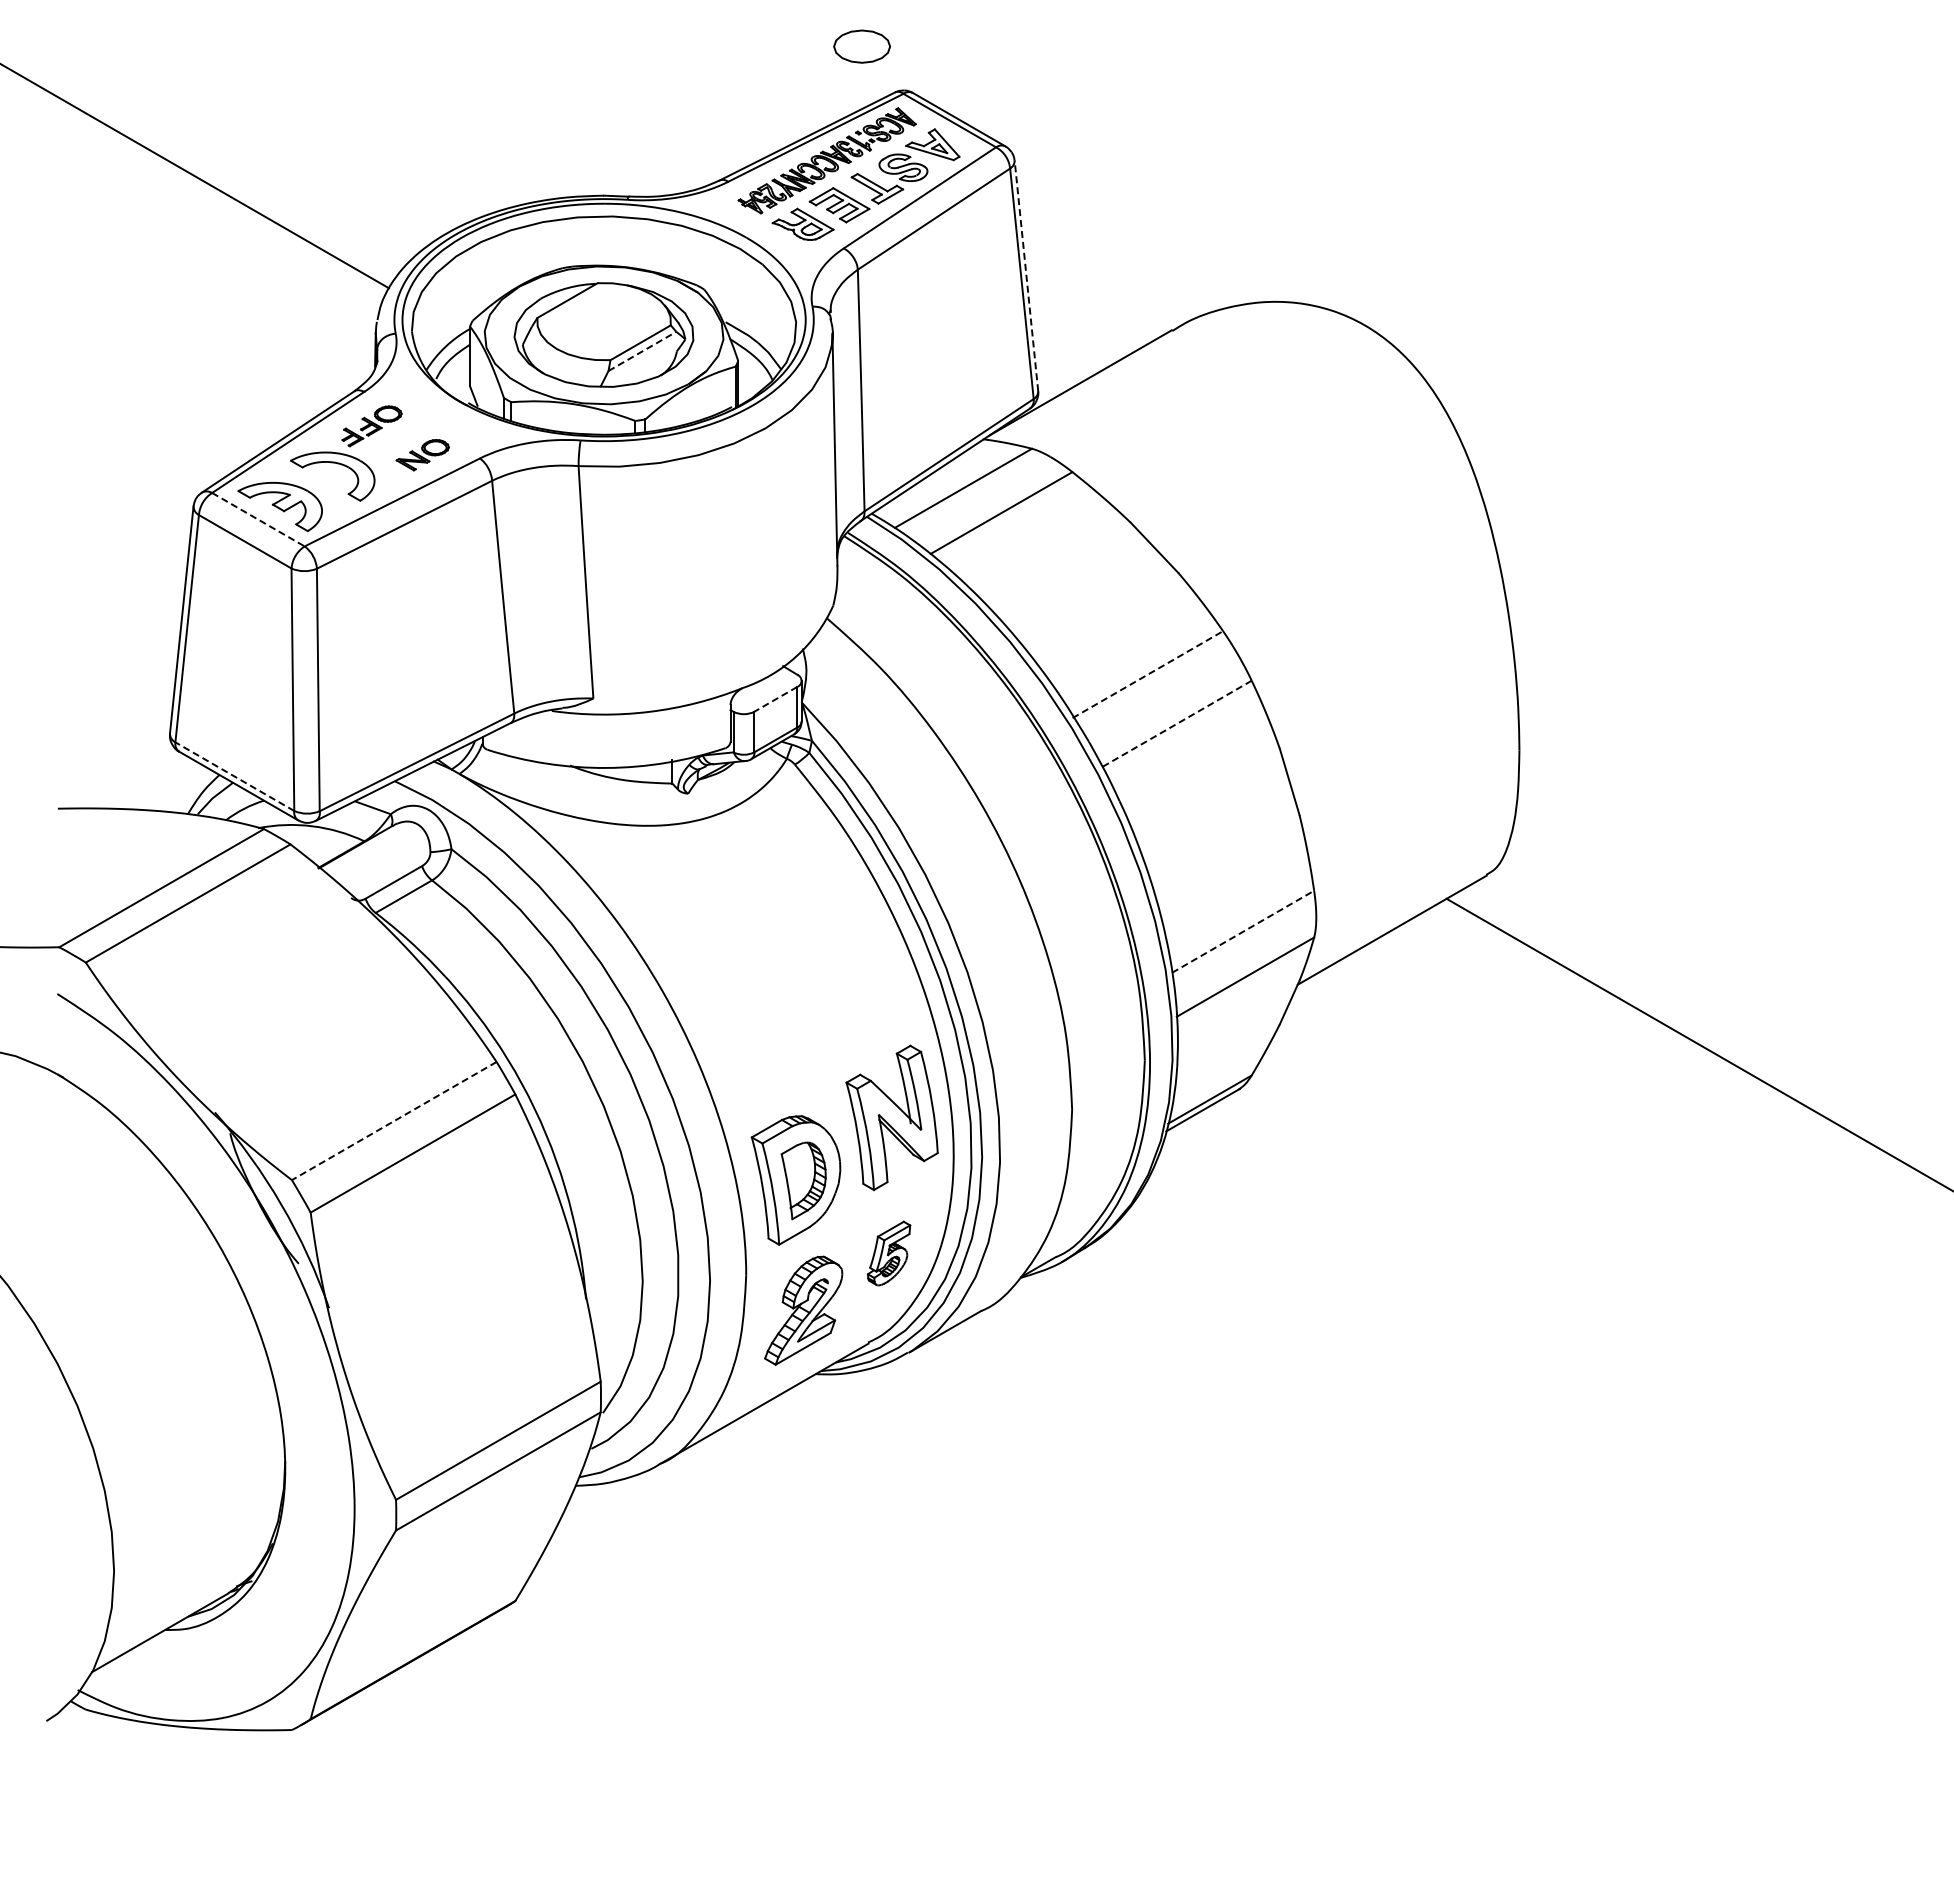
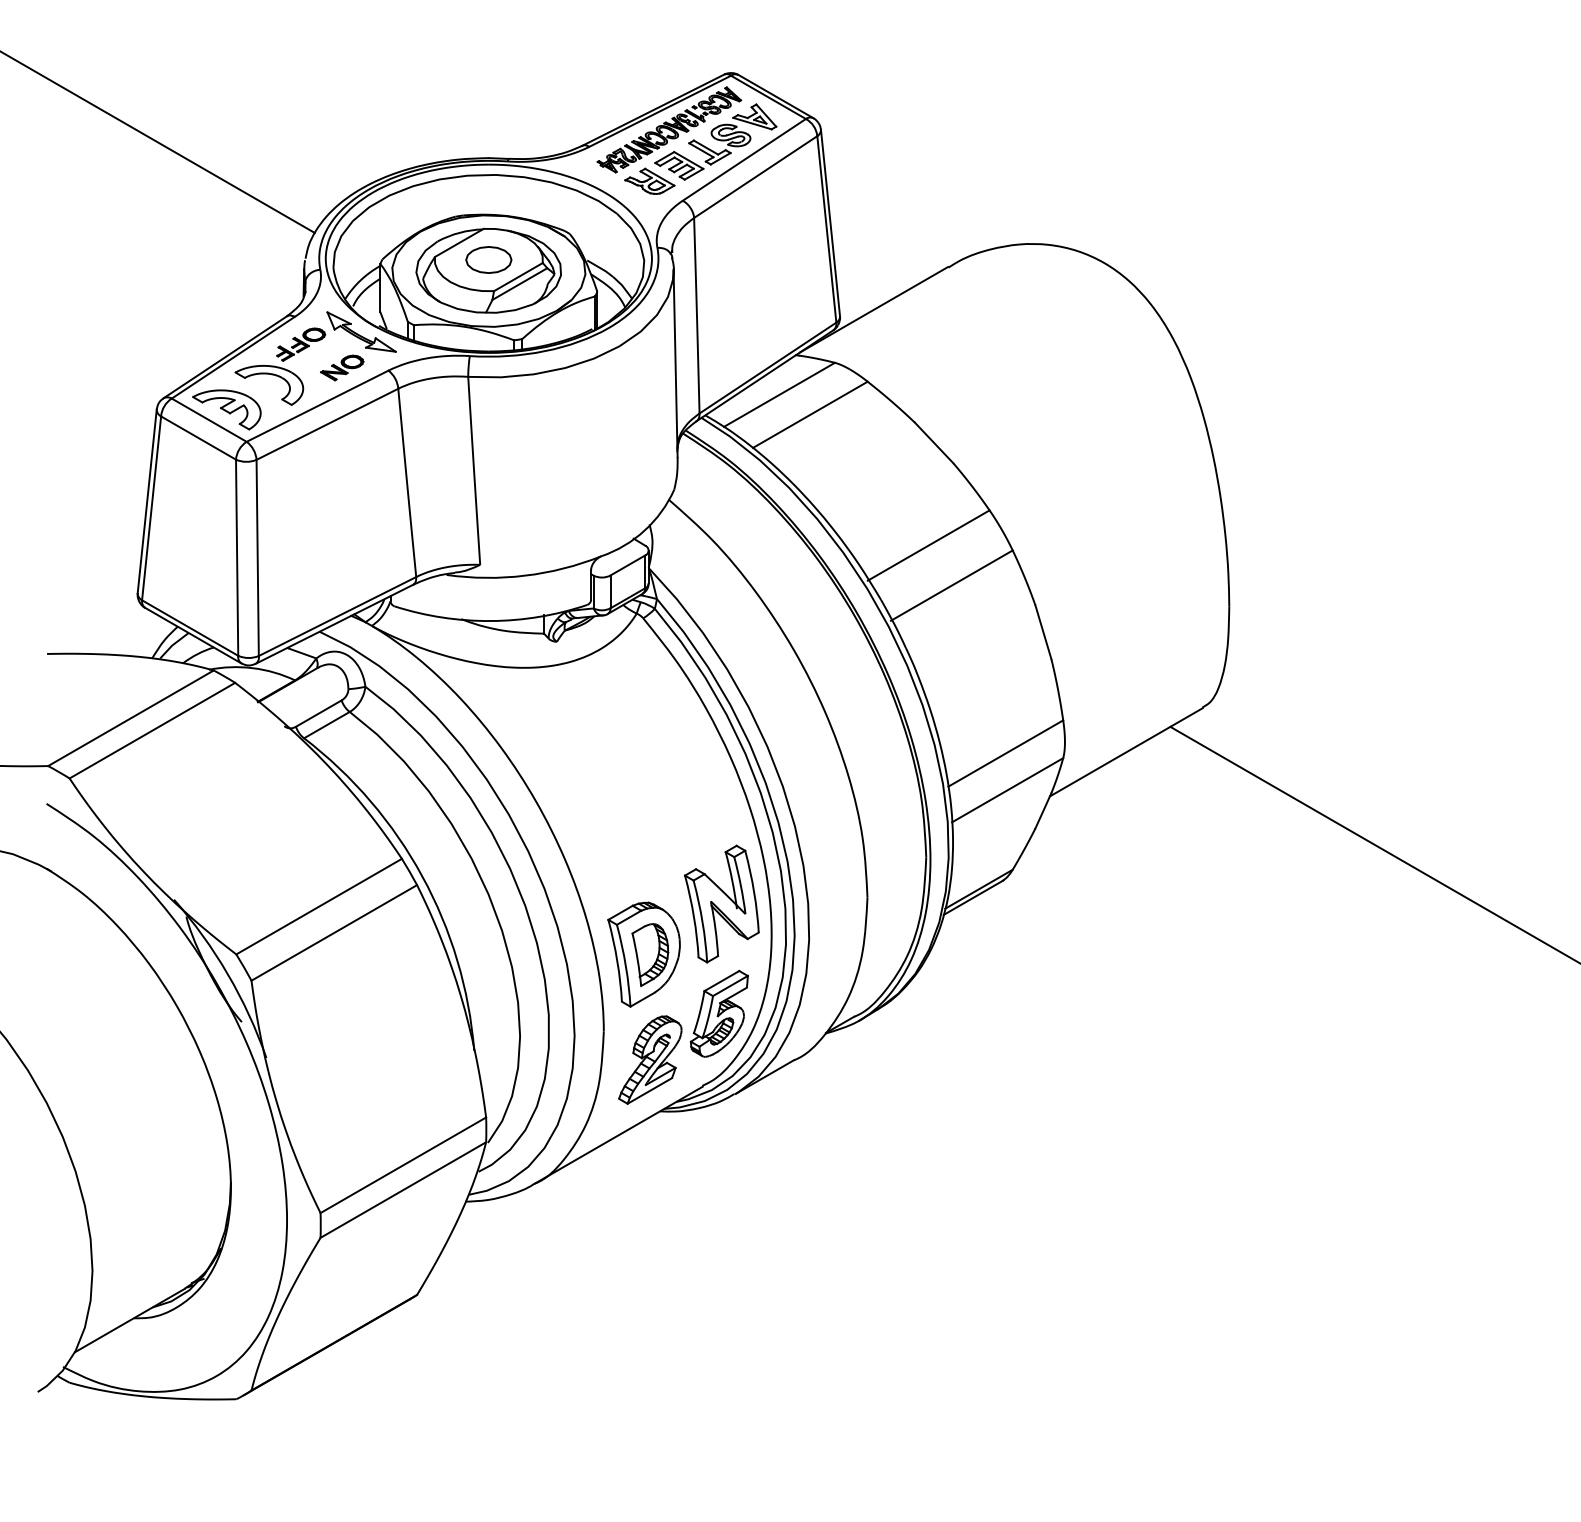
part: (861, 46) -> (488, 259), moved
line: (1026, 275) -> (830, 222), dashed -> solid
line: (642, 351) -> (519, 284), dashed -> solid
part: (446, 410) -> (361, 331), added
line: (258, 519) -> (209, 420), dashed -> solid
line: (1147, 674) -> (928, 545), dashed -> solid
line: (775, 699) -> (627, 565), dashed -> solid
line: (1176, 724) -> (951, 585), dashed -> solid
line: (234, 776) -> (189, 627), dashed -> solid
line: (1243, 931) -> (1006, 753), dashed -> solid
line: (393, 1121) -> (318, 907), dashed -> solid
part: (888, 1253) -> (718, 1013), size x1.67

